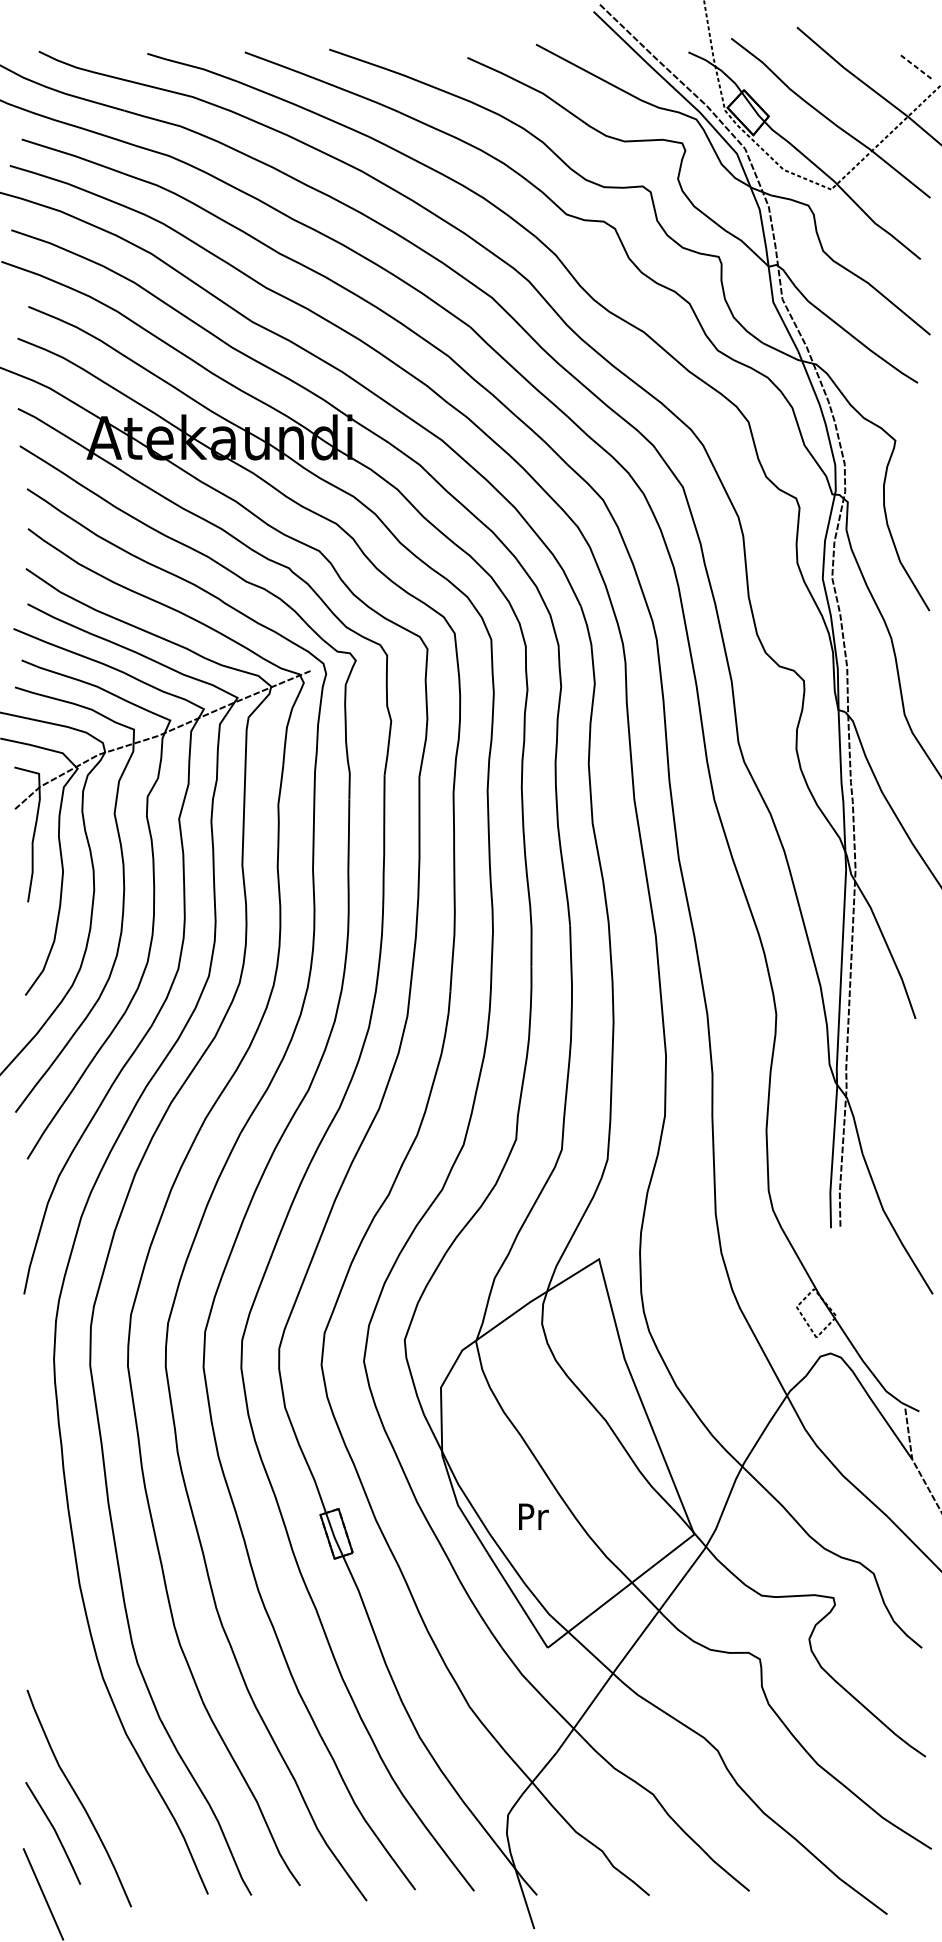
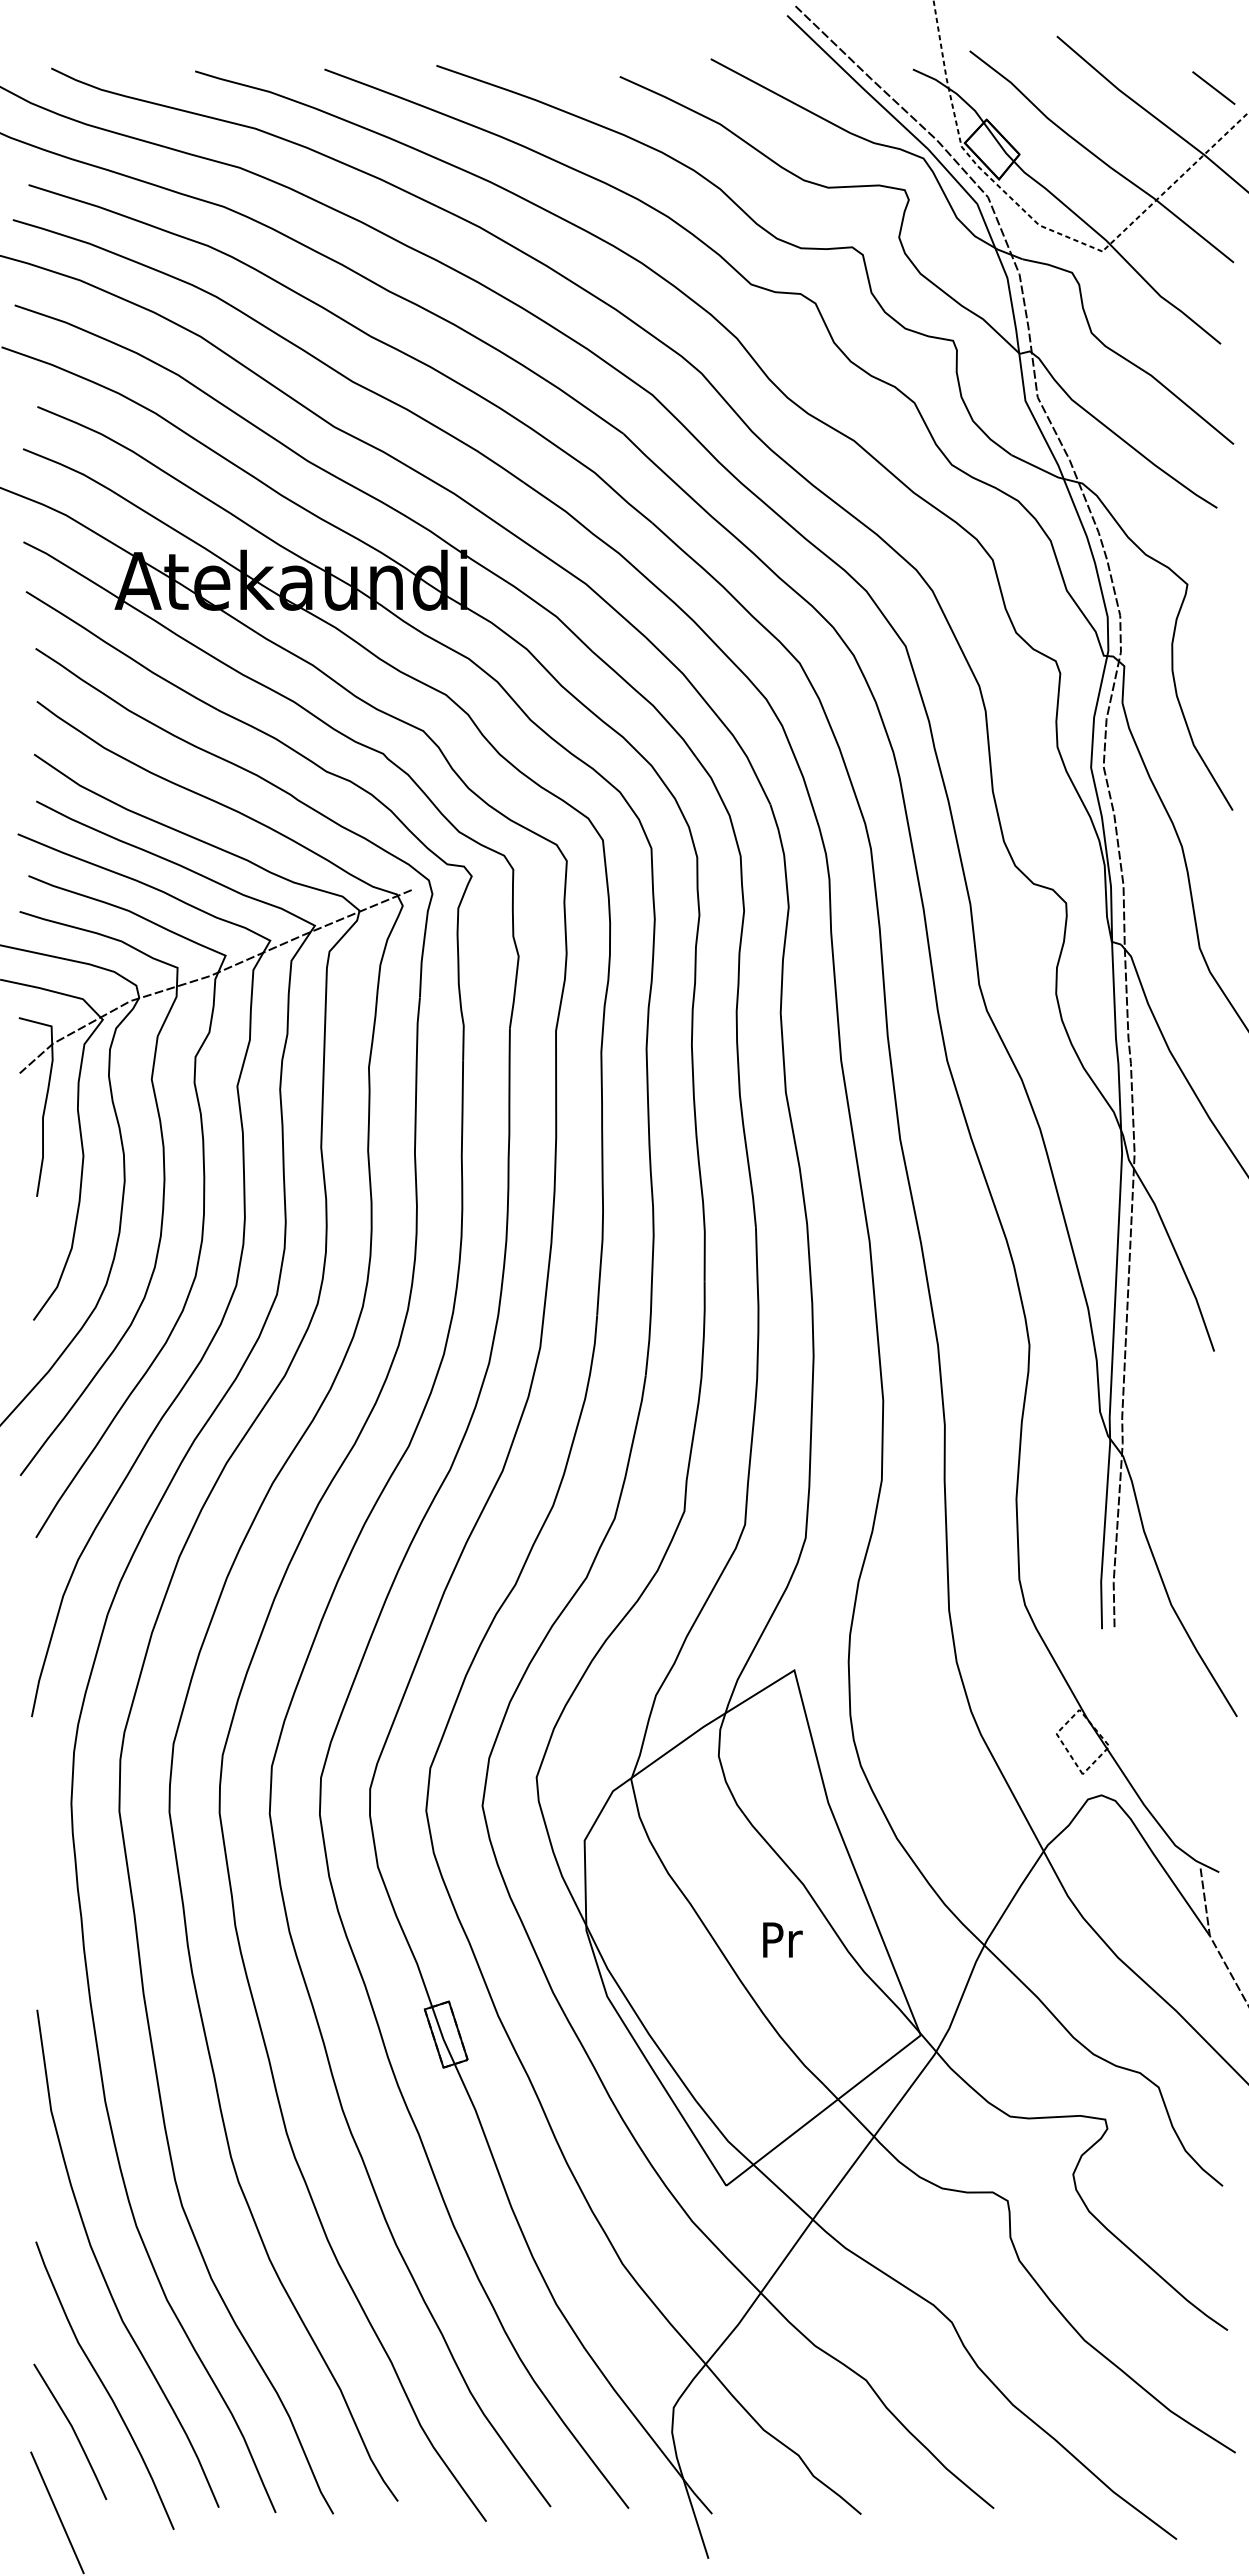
line: (915, 66) -> (1213, 88), dashed -> solid
text: (533, 1516) -> (782, 1939), moved
curve: (75, 1708) -> (100, 2266), added

